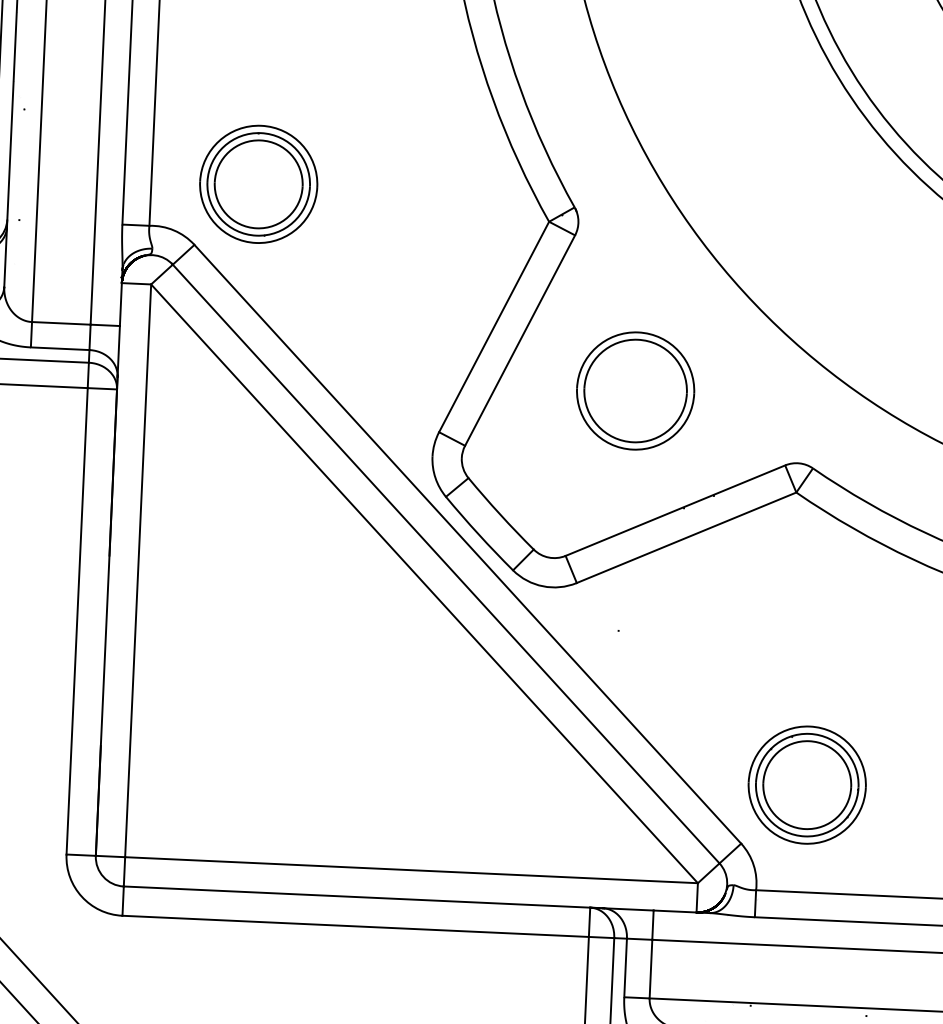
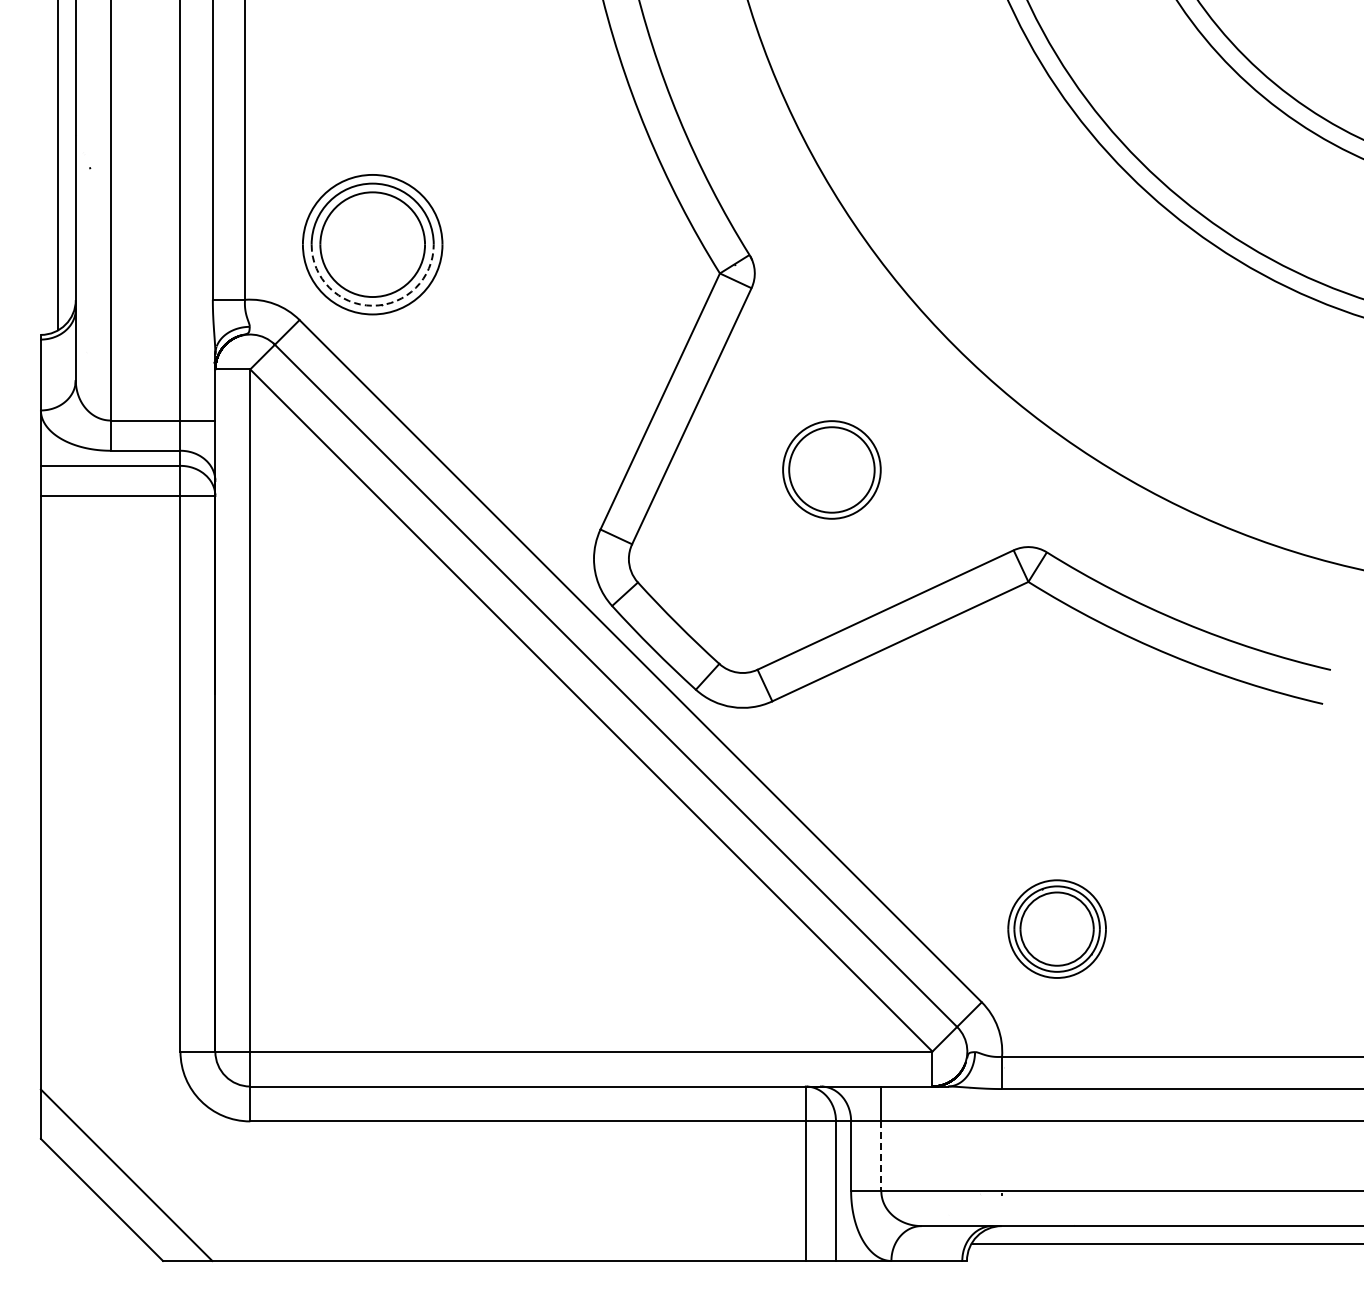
arc: (256, 235) -> (372, 305), solid -> dashed
part: (635, 390) -> (831, 469), size x0.7
part: (806, 784) -> (1056, 928), size x0.7
line: (651, 969) -> (881, 1156), solid -> dashed

